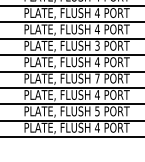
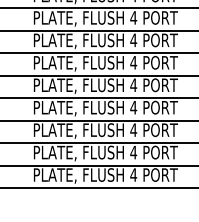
text: (96, 45) -> (132, 62), 3 -> 4
text: (96, 78) -> (132, 107), 7 -> 4
text: (96, 111) -> (132, 152), 5 -> 4

